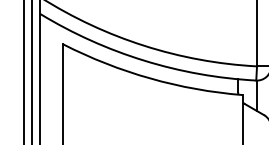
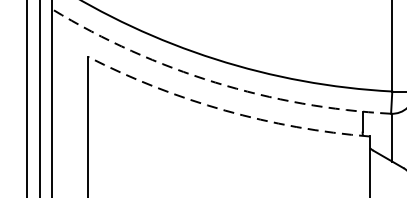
arc: (144, 60) -> (215, 82), solid -> dashed
arc: (150, 78) -> (225, 110), solid -> dashed

